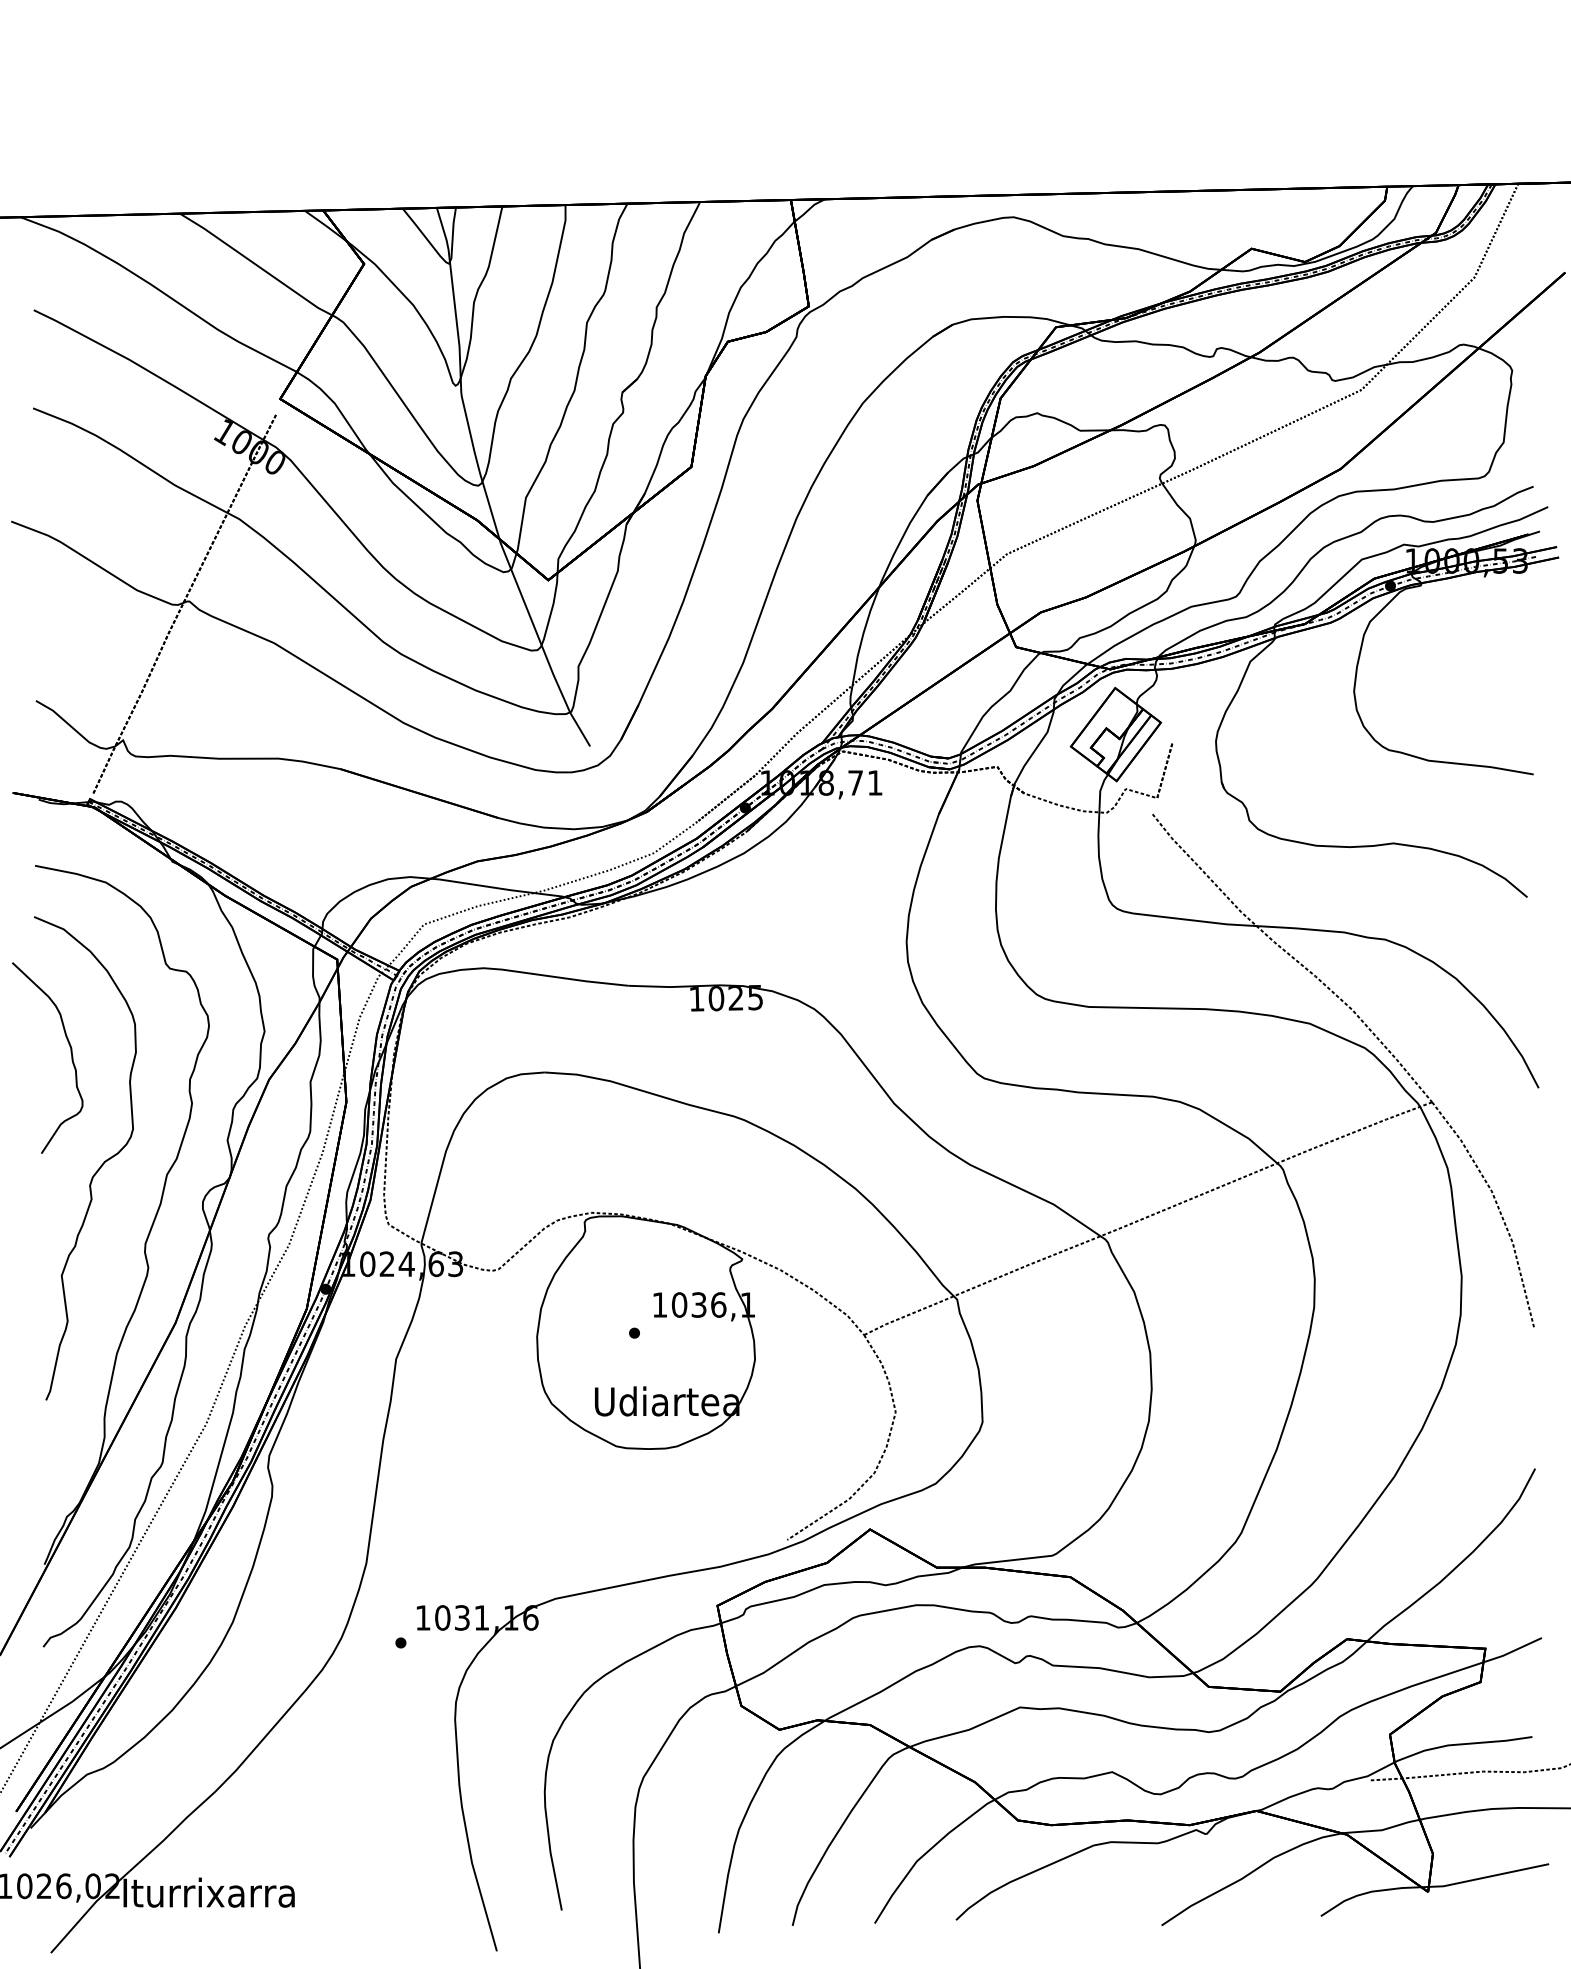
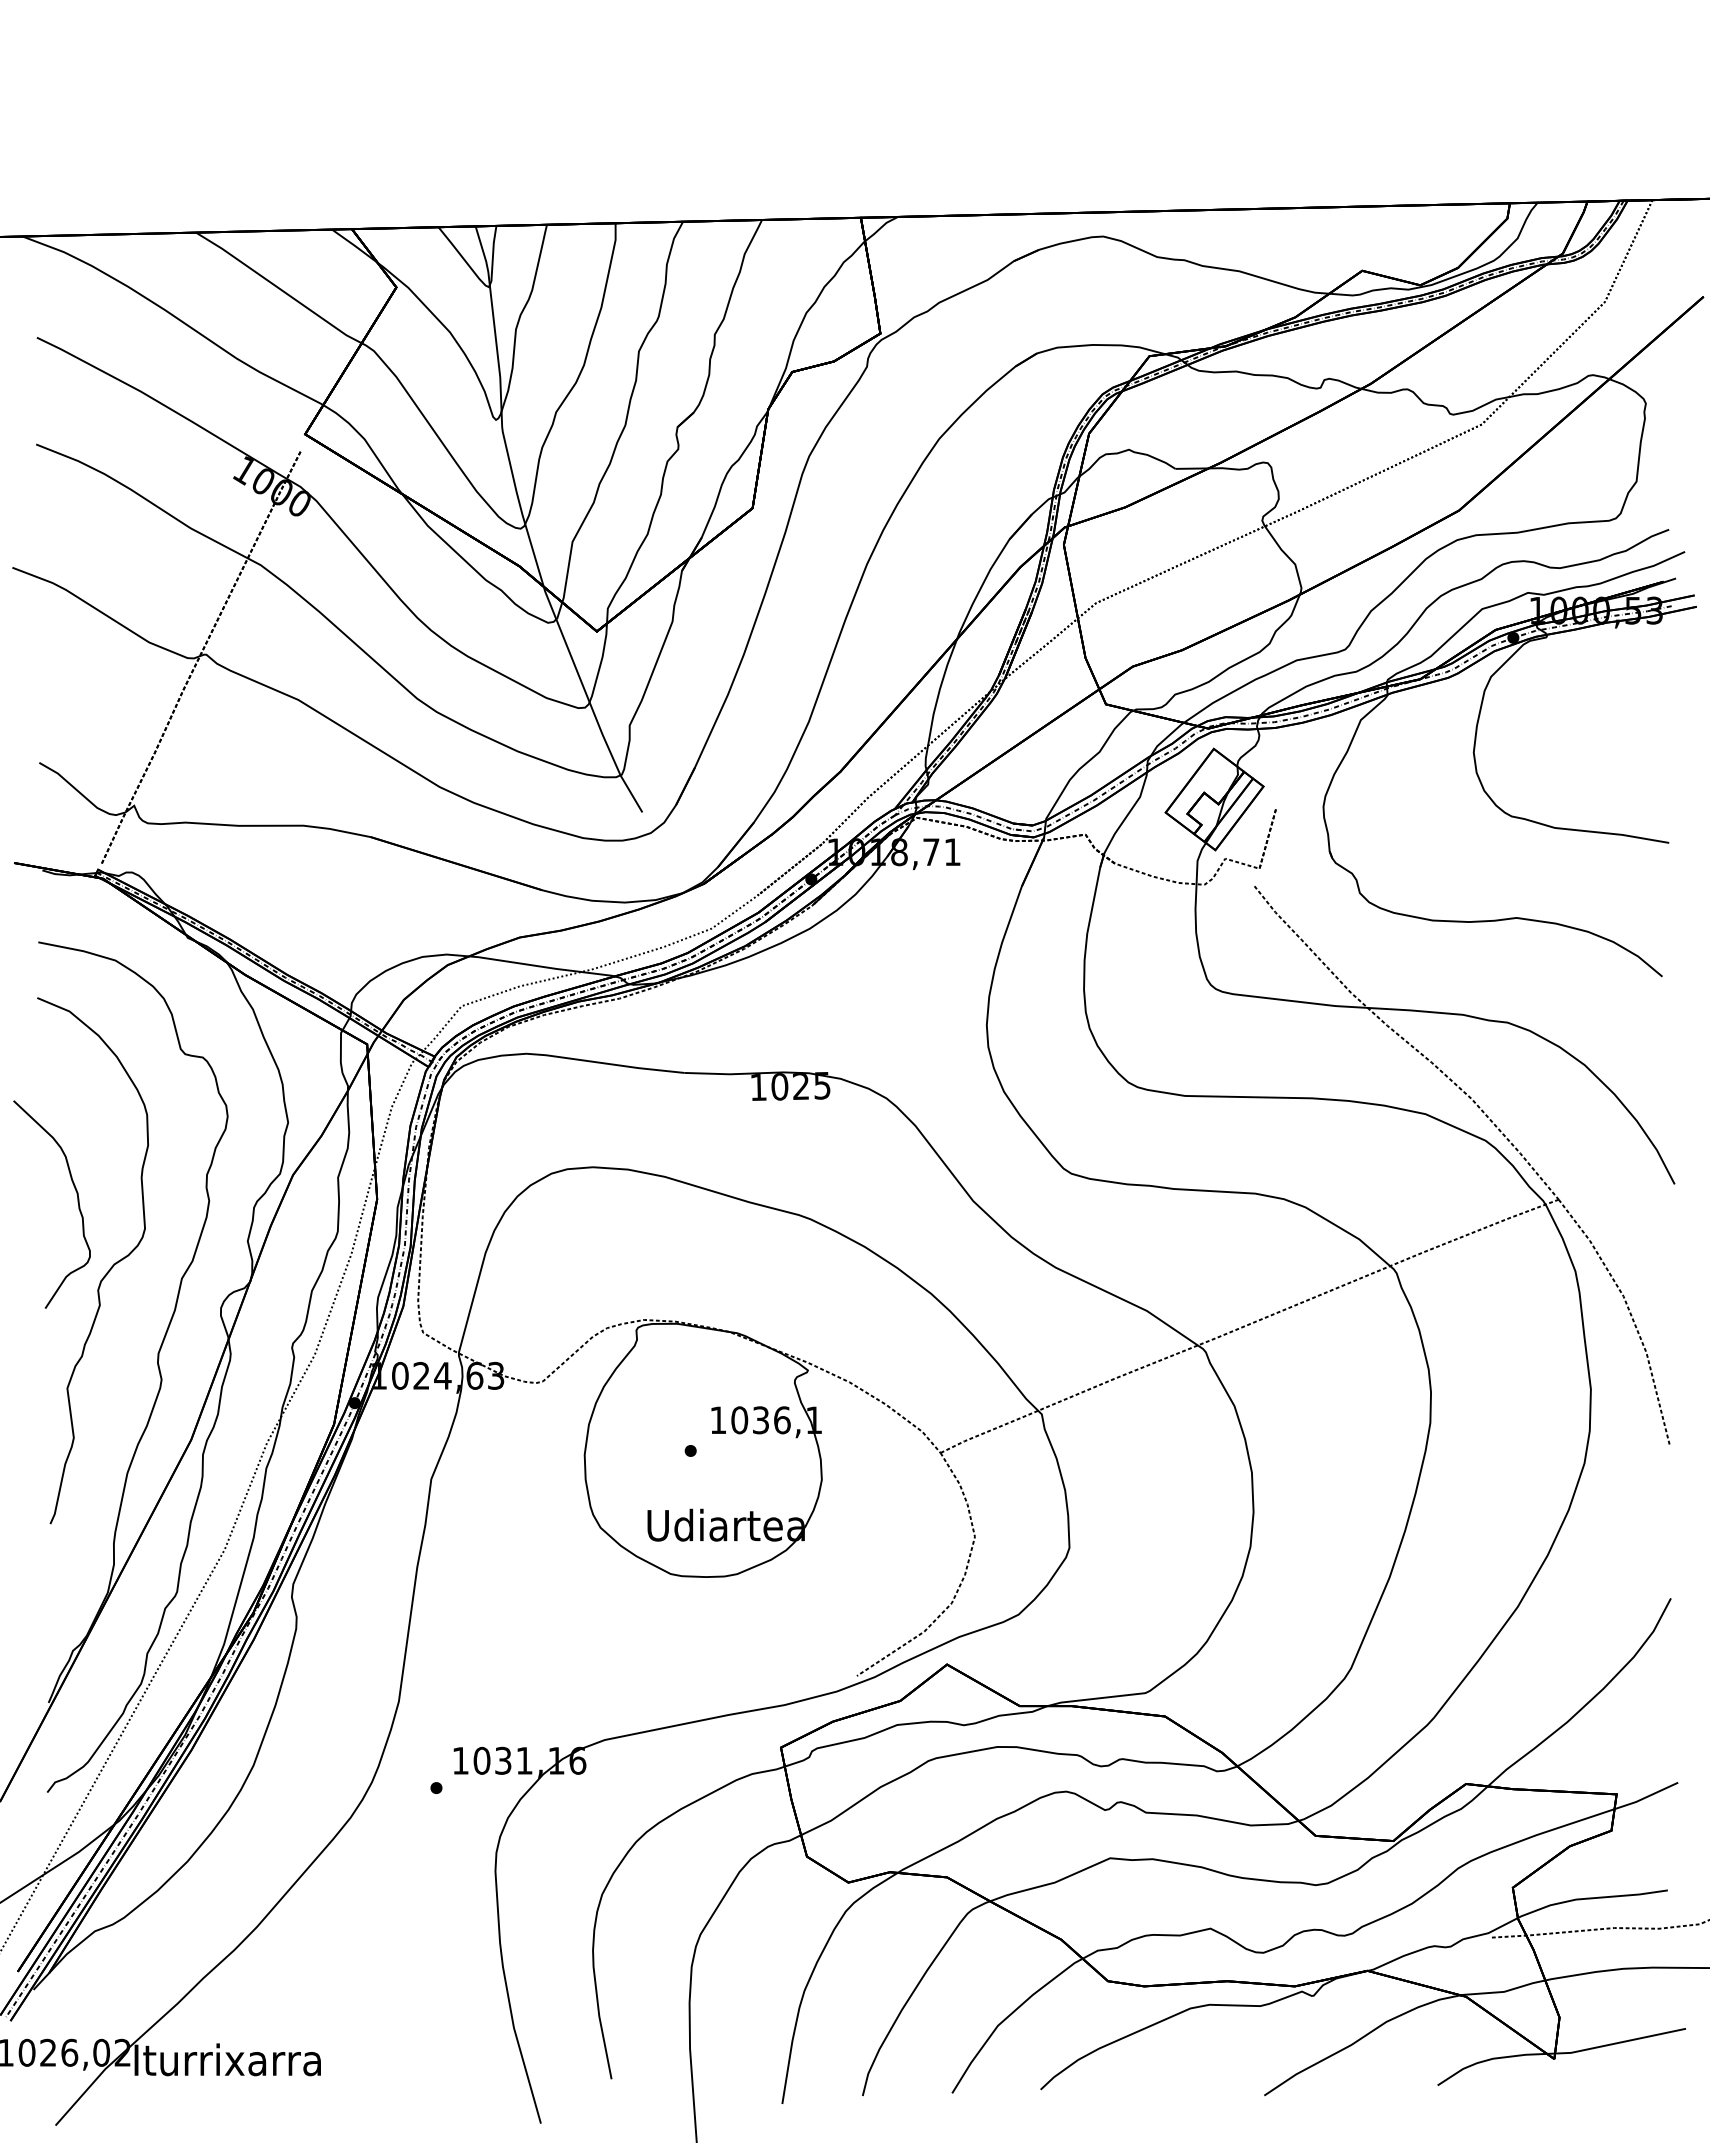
curve: (71, 1056) -> (77, 1202), moved

